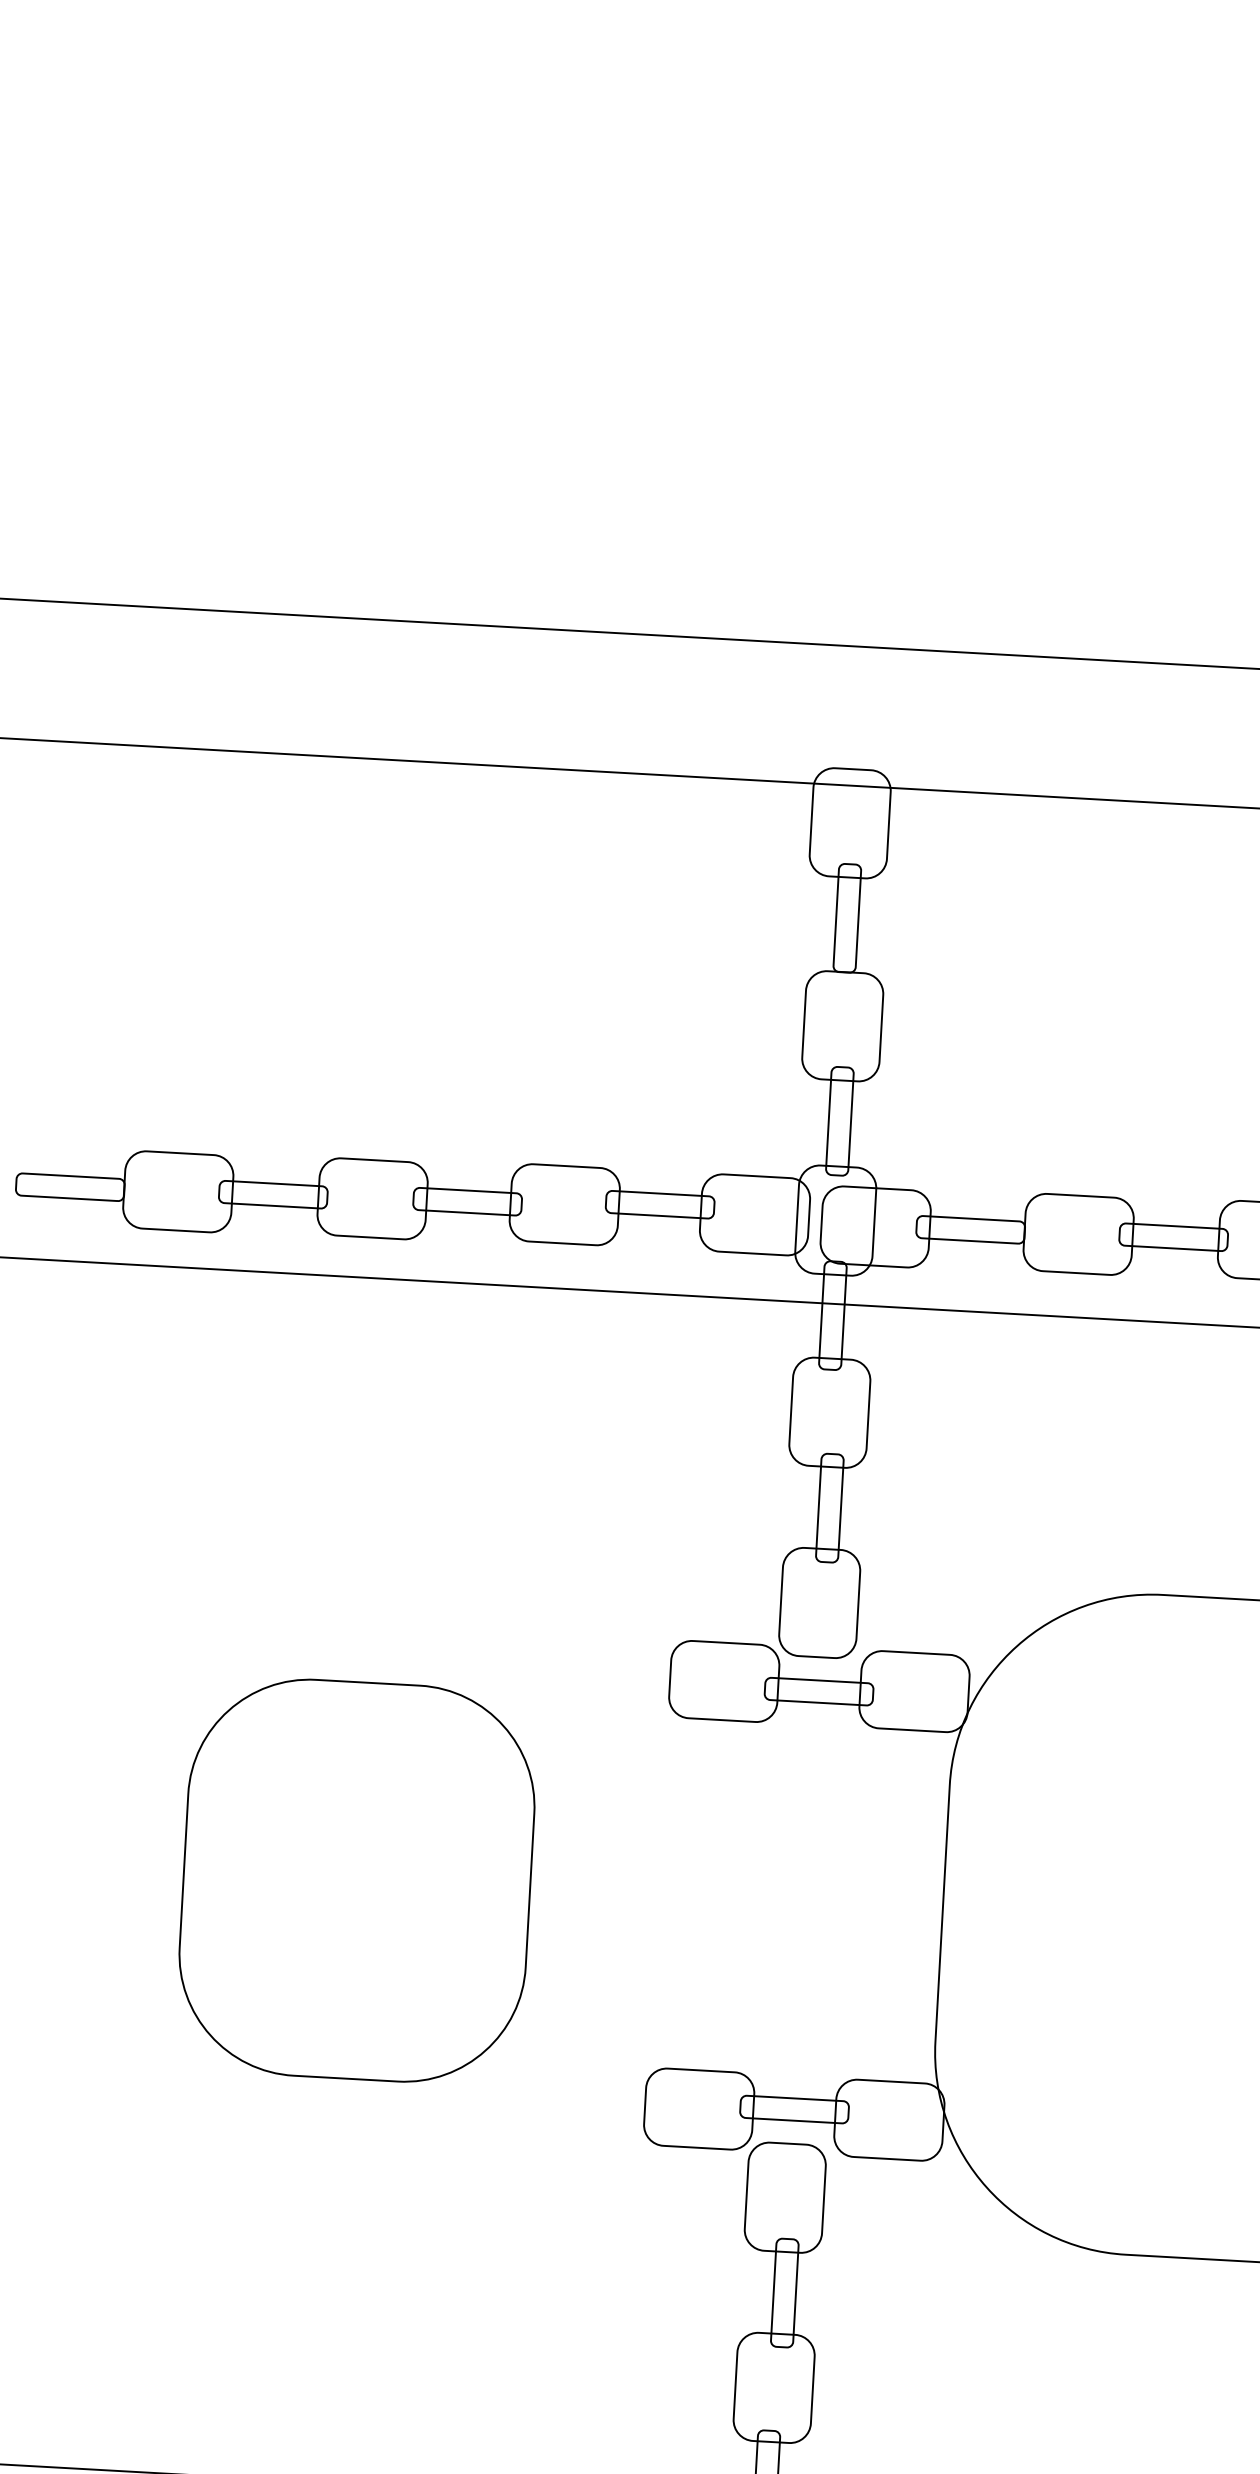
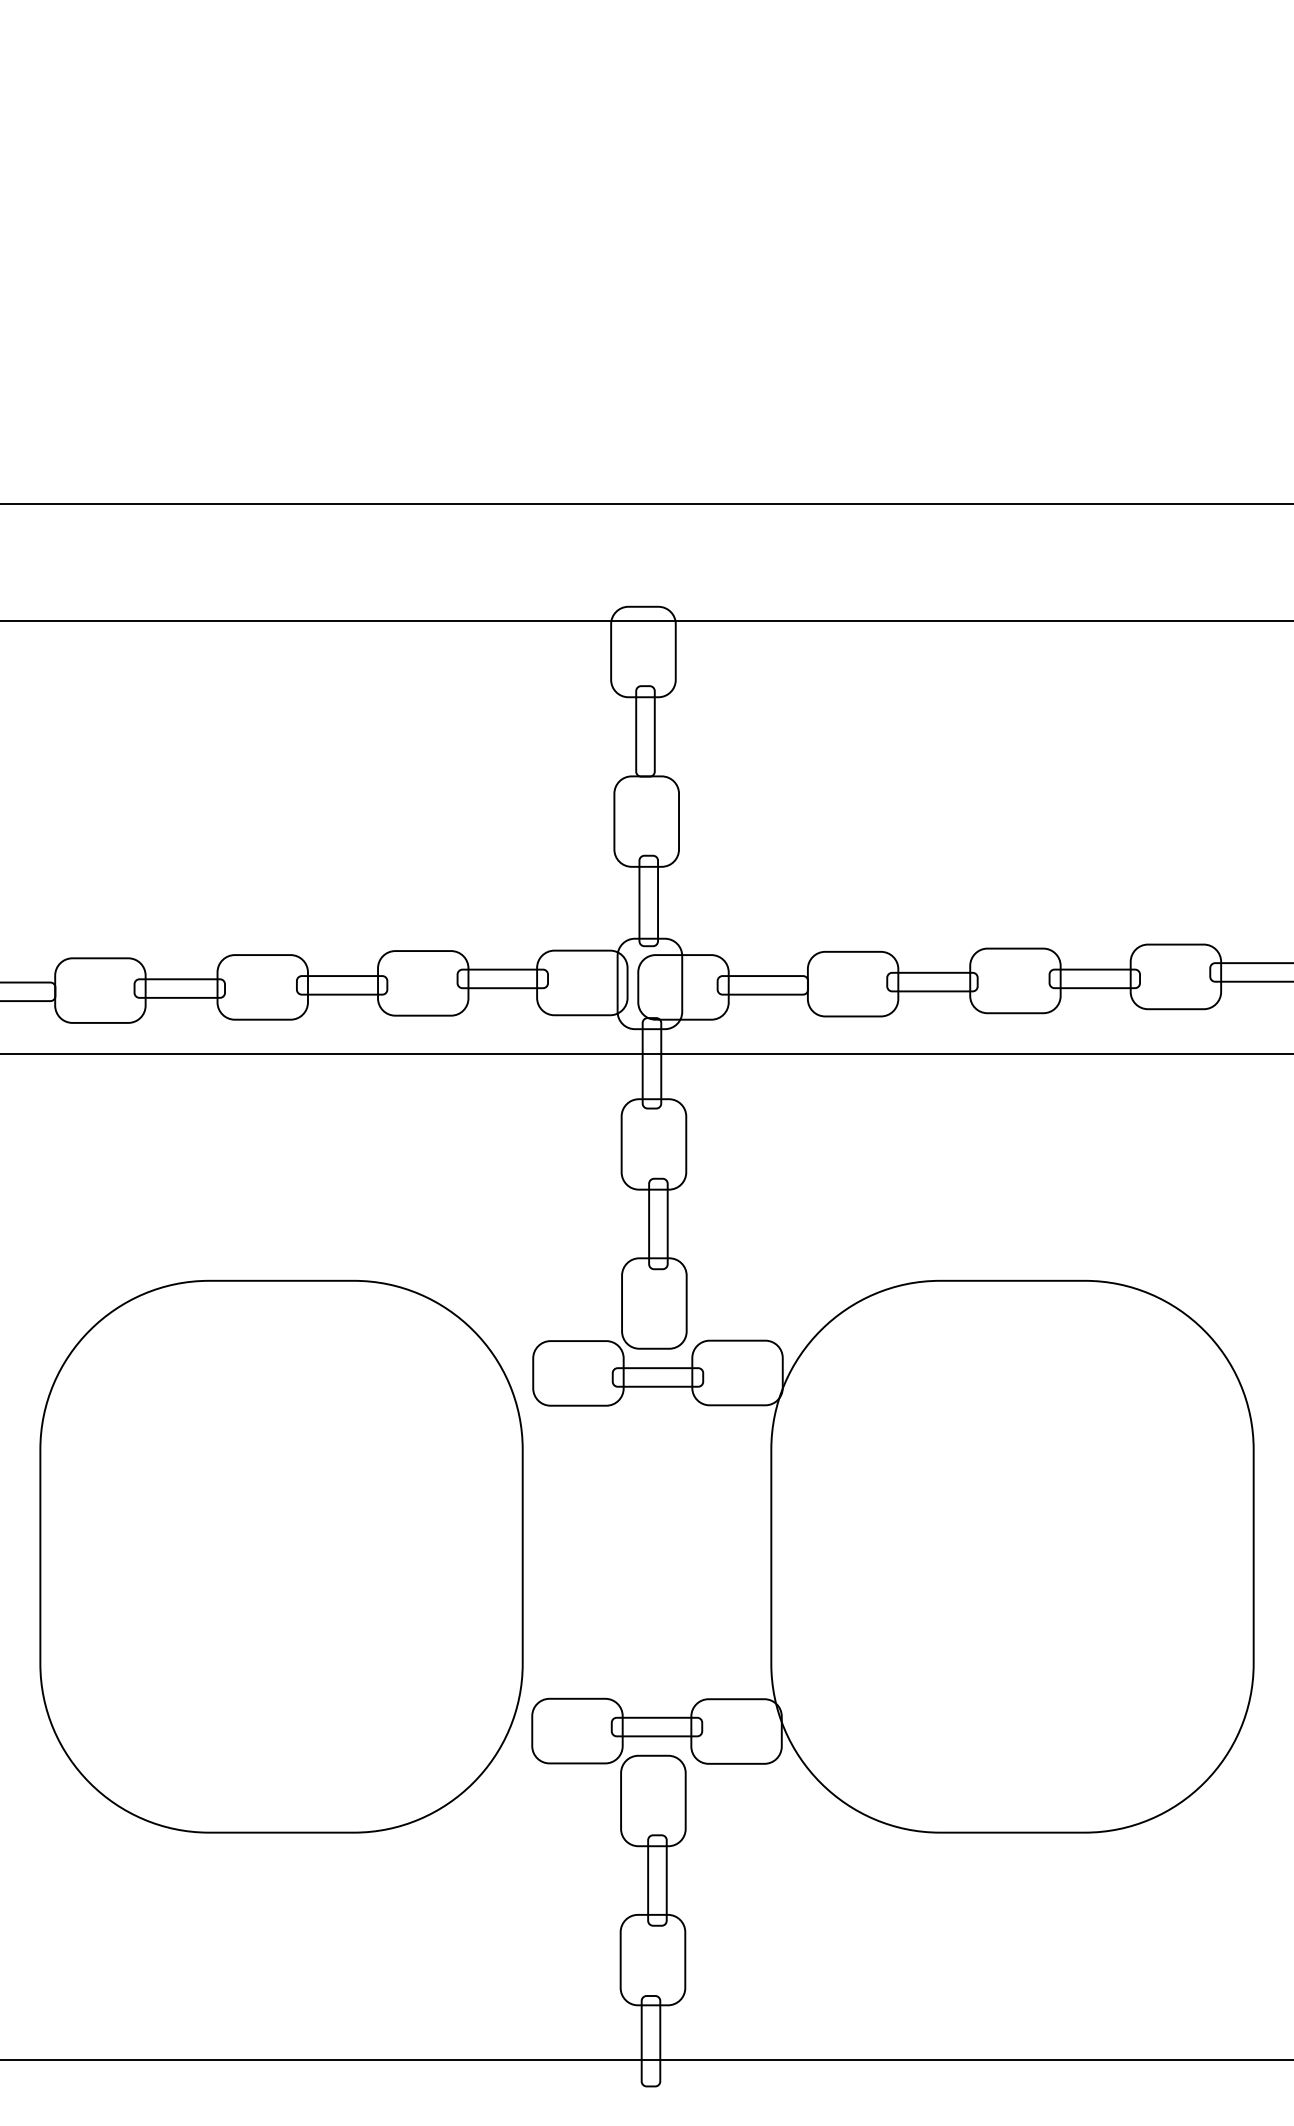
part: (356, 1880) -> (281, 1556), size x1.67

